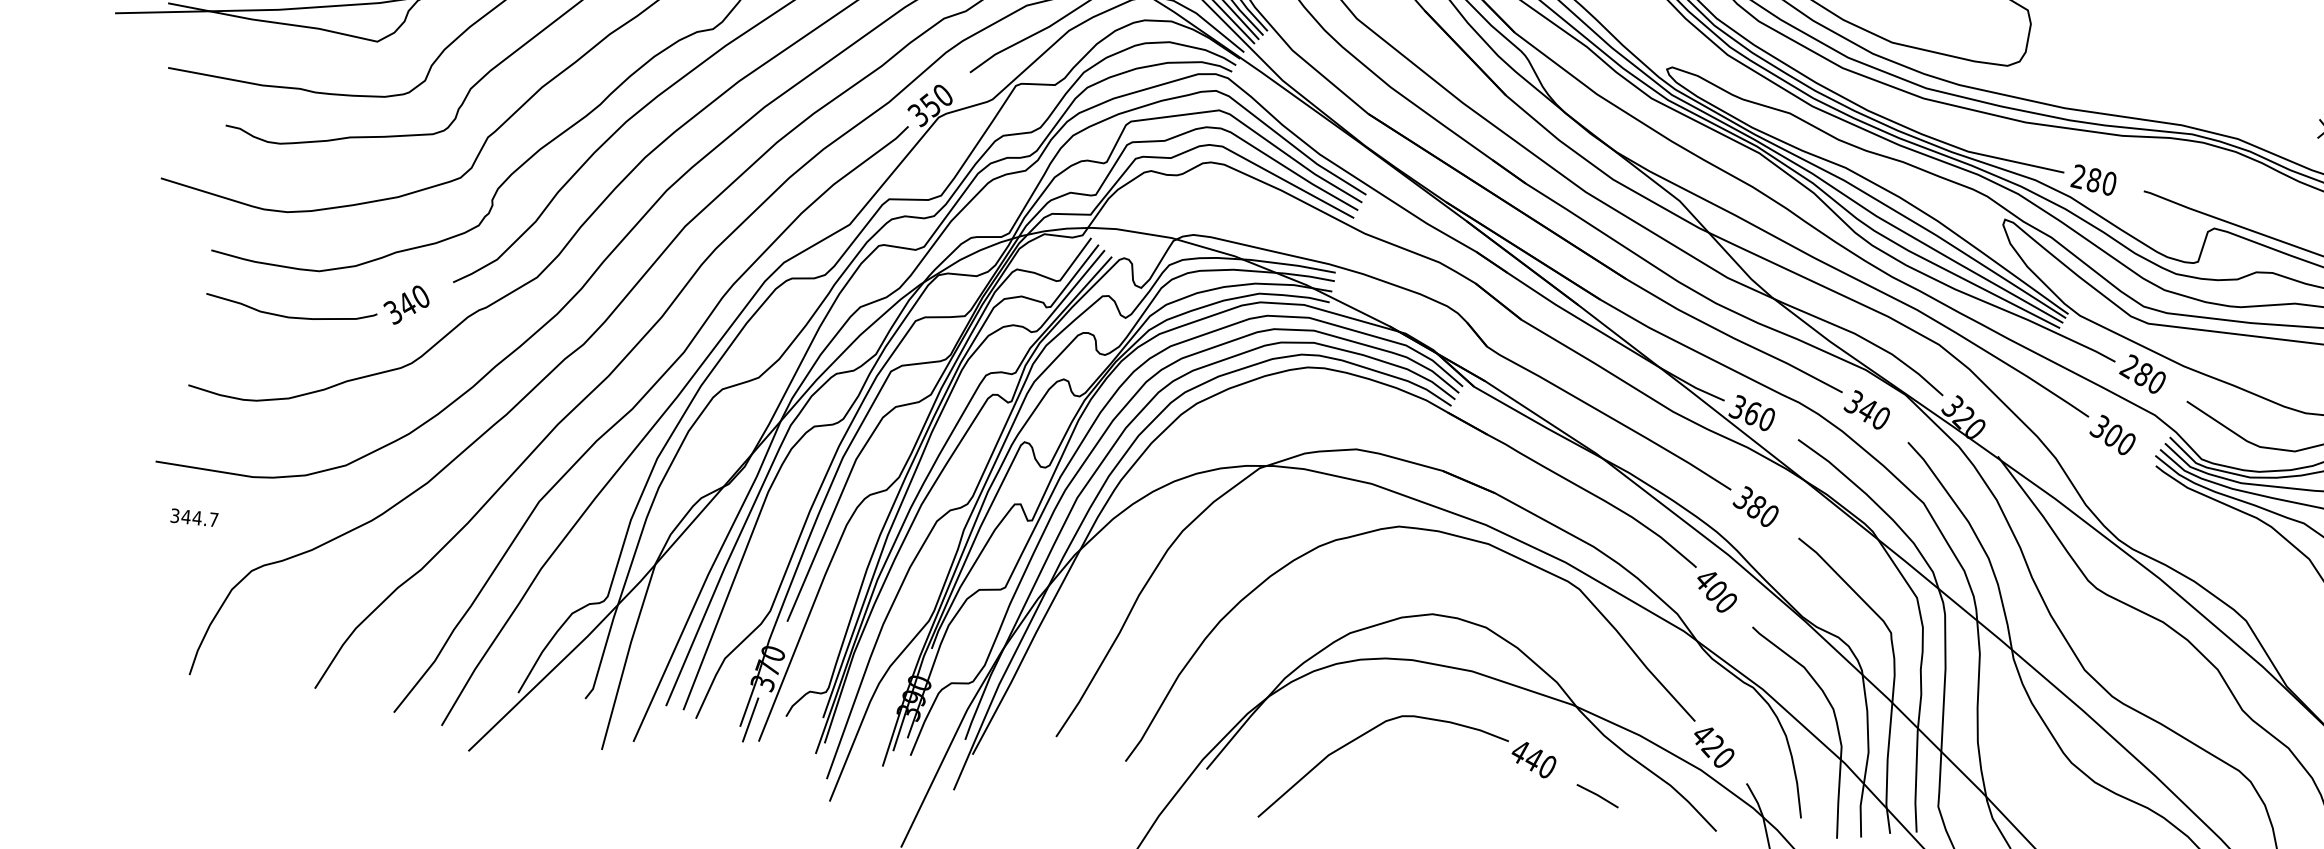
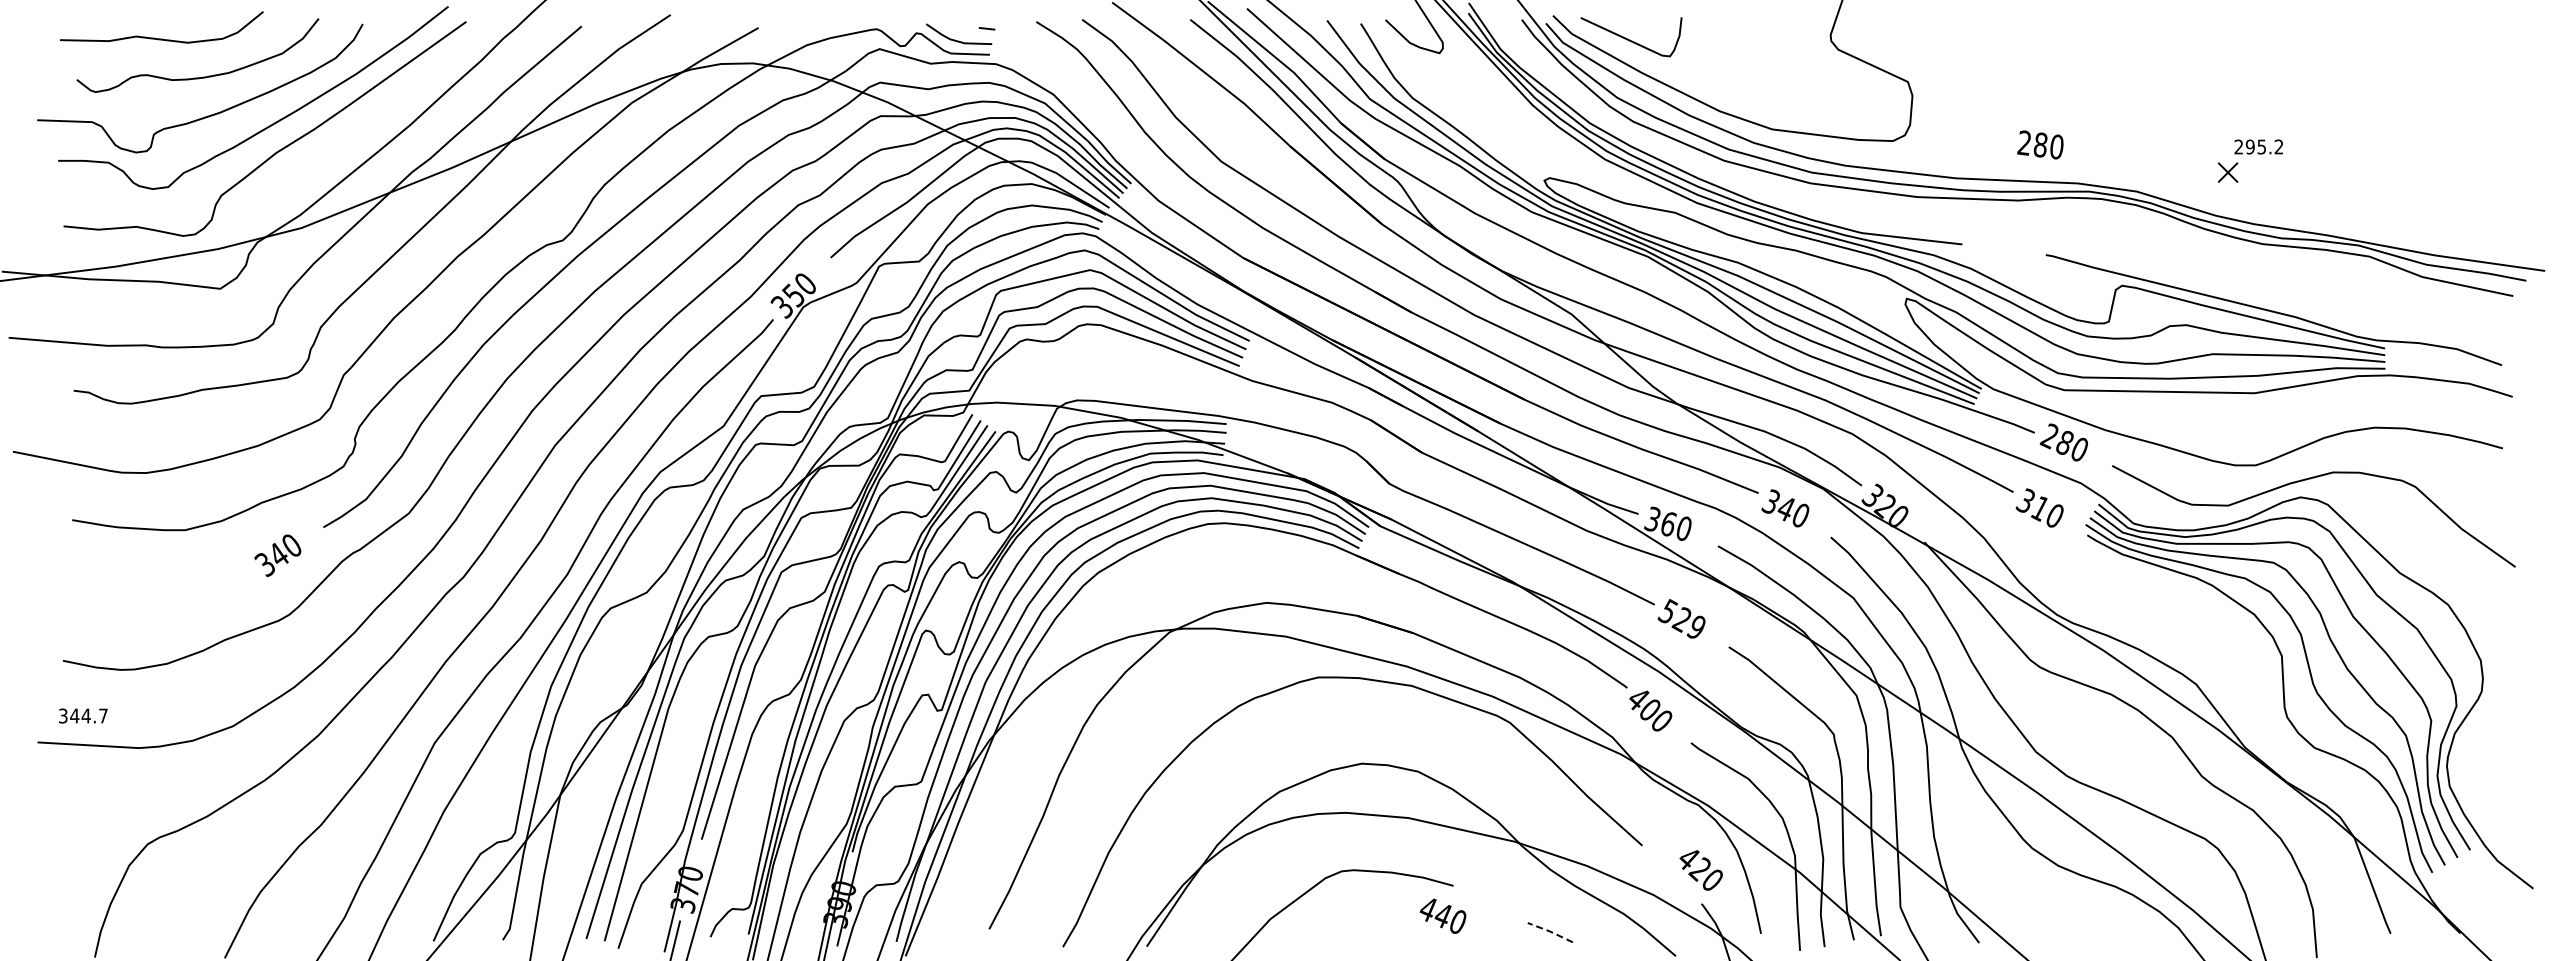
text: (2093, 179) -> (2040, 144), moved
curve: (290, 316) -> (160, 579), removed
text: (2113, 435) -> (2040, 508), 300 -> 310
text: (1758, 506) -> (1684, 618), 380 -> 529
text: (194, 517) -> (83, 715), moved
text: (1713, 747) -> (1700, 870), moved
text: (1533, 759) -> (1442, 915), moved
line: (1596, 795) -> (1549, 931), solid -> dashed

